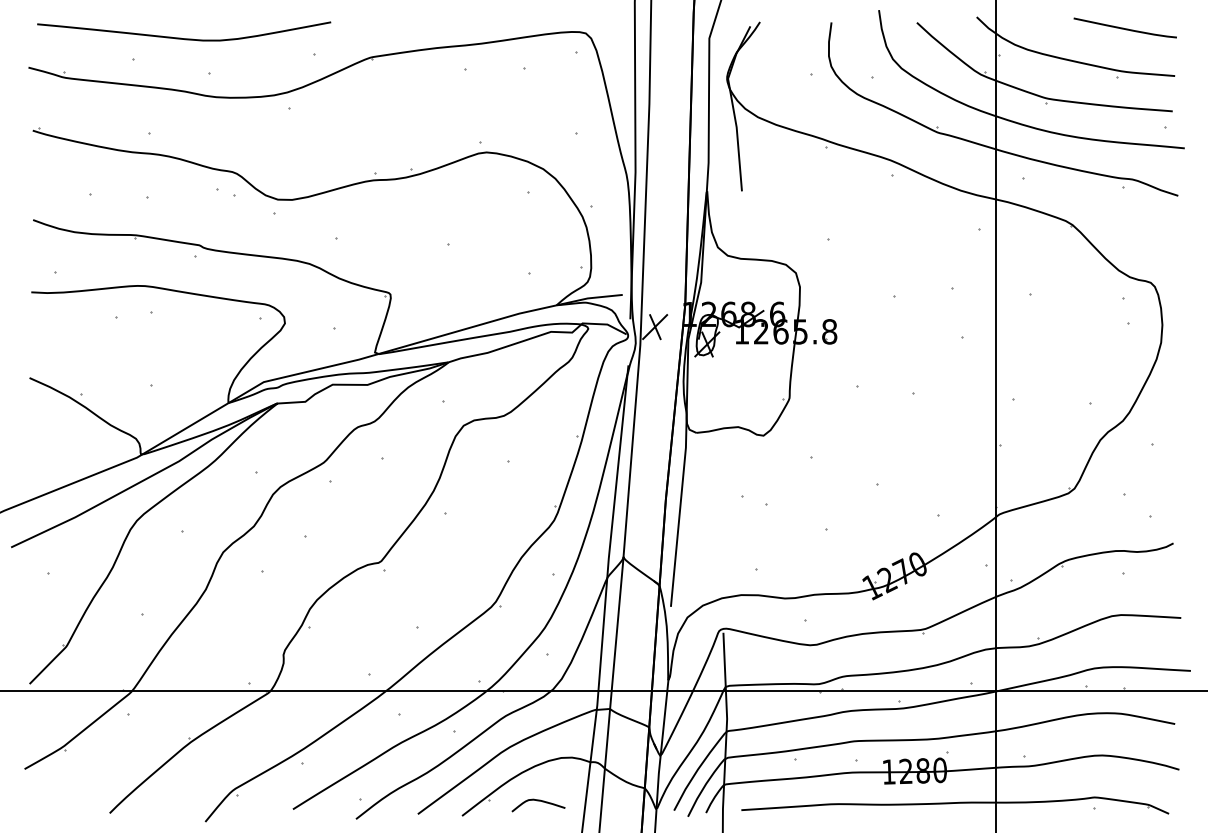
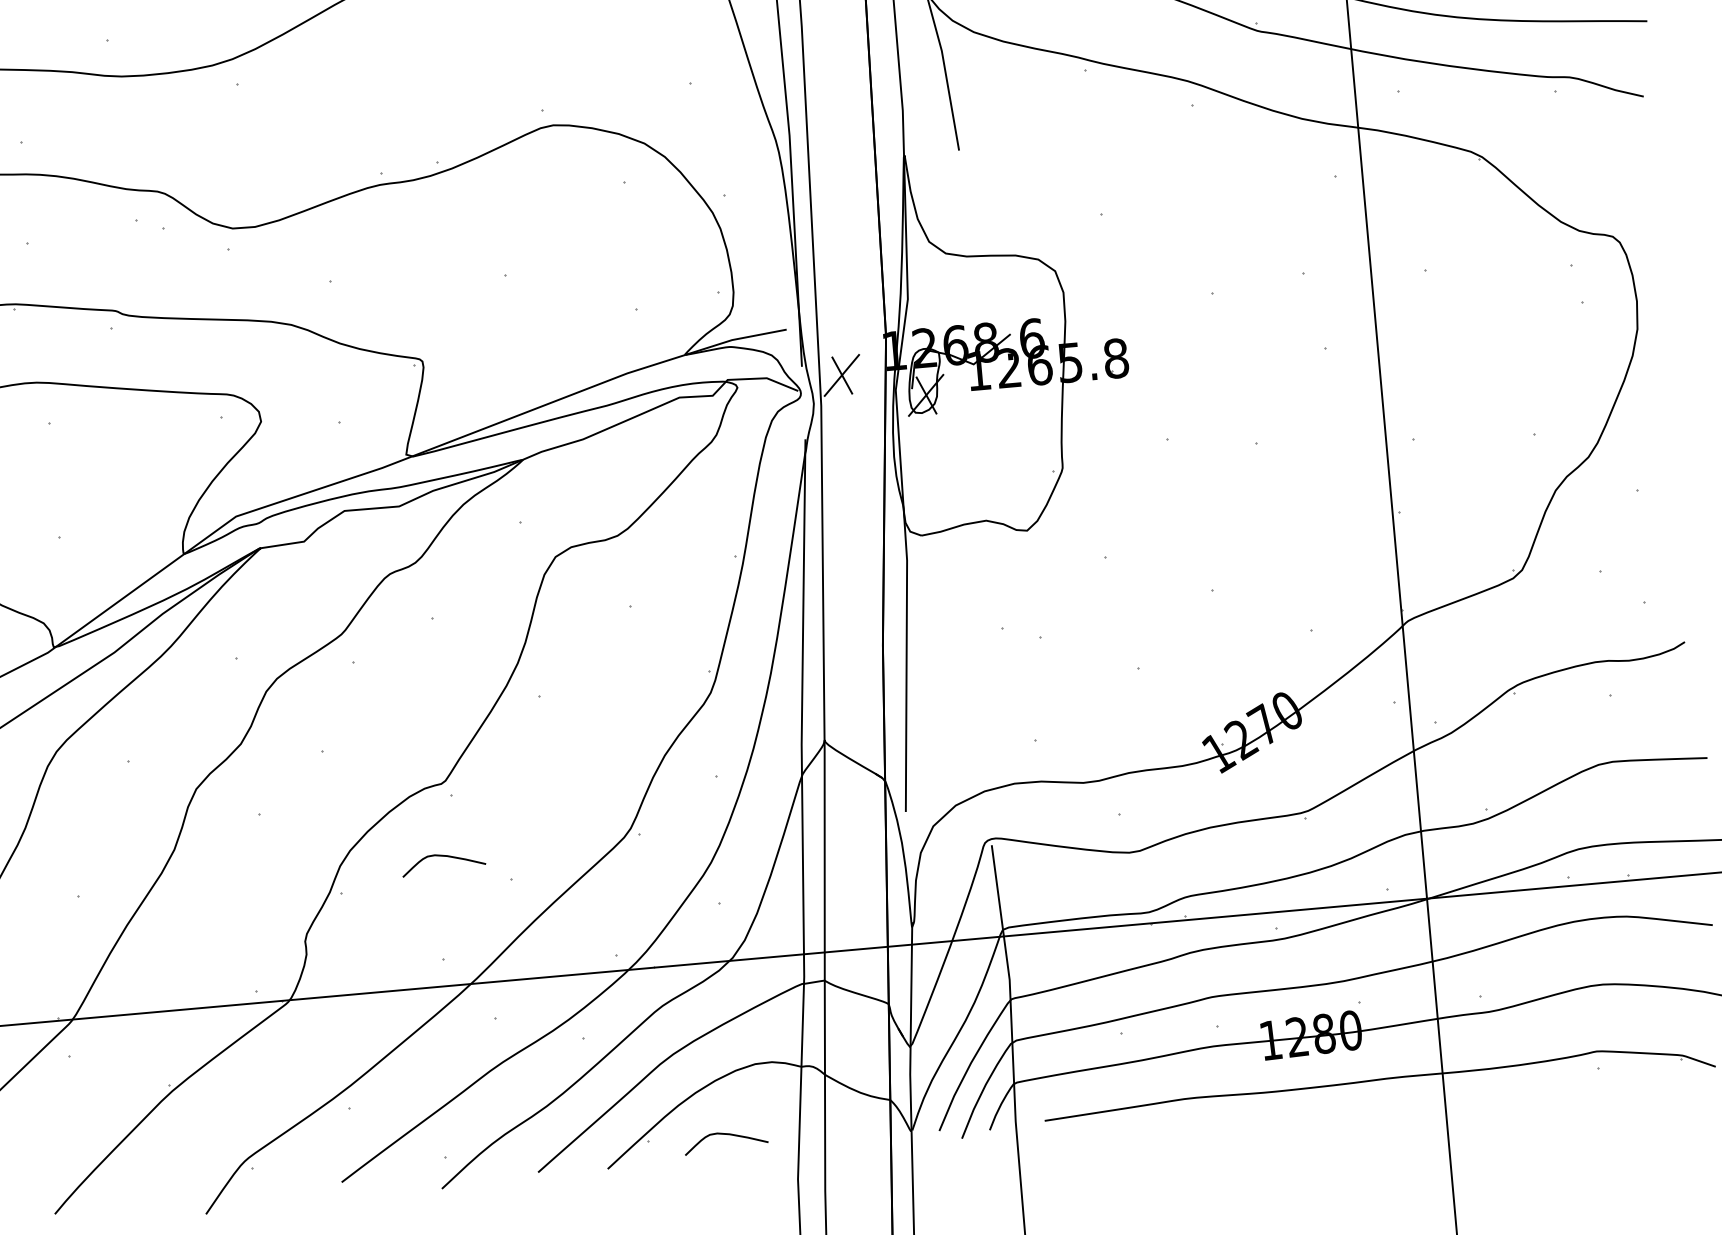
curve: (375, 609) -> (443, 857), added

